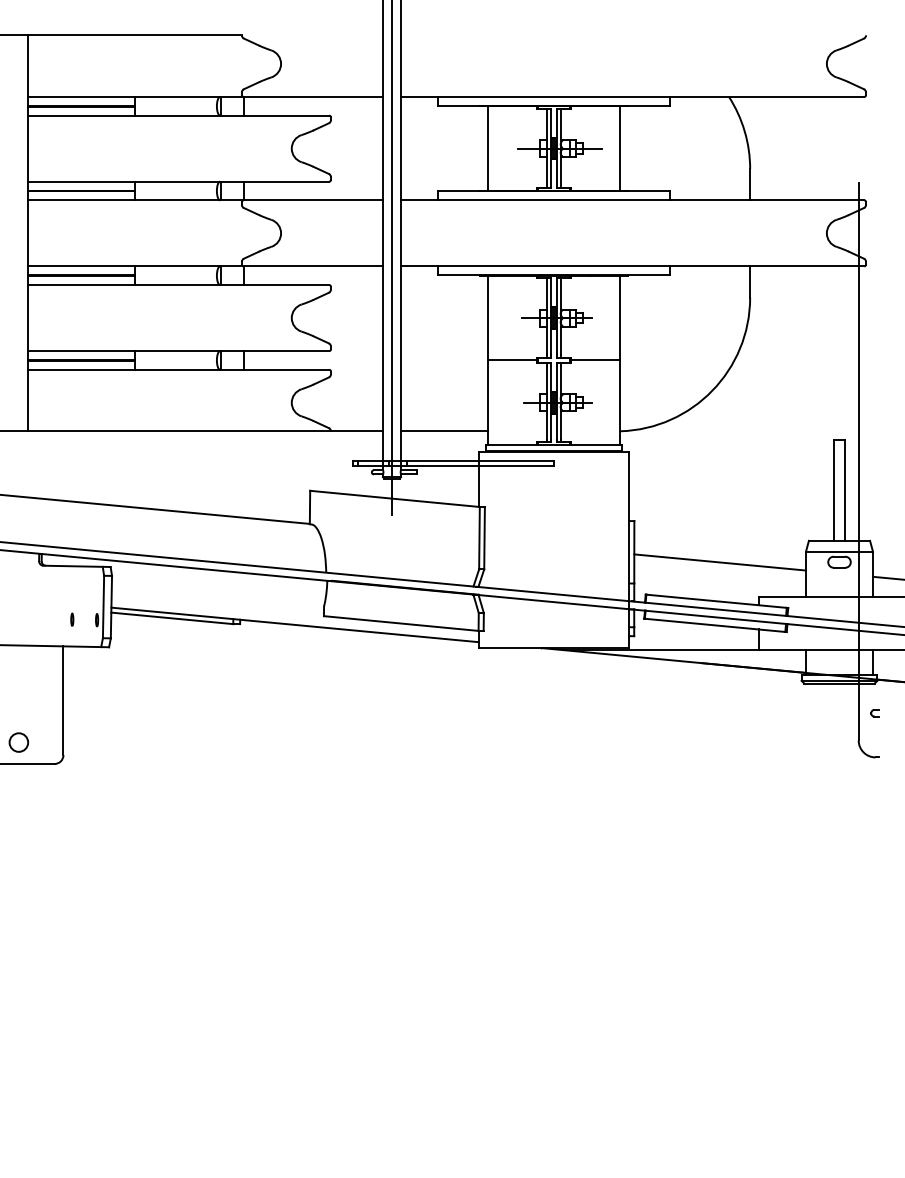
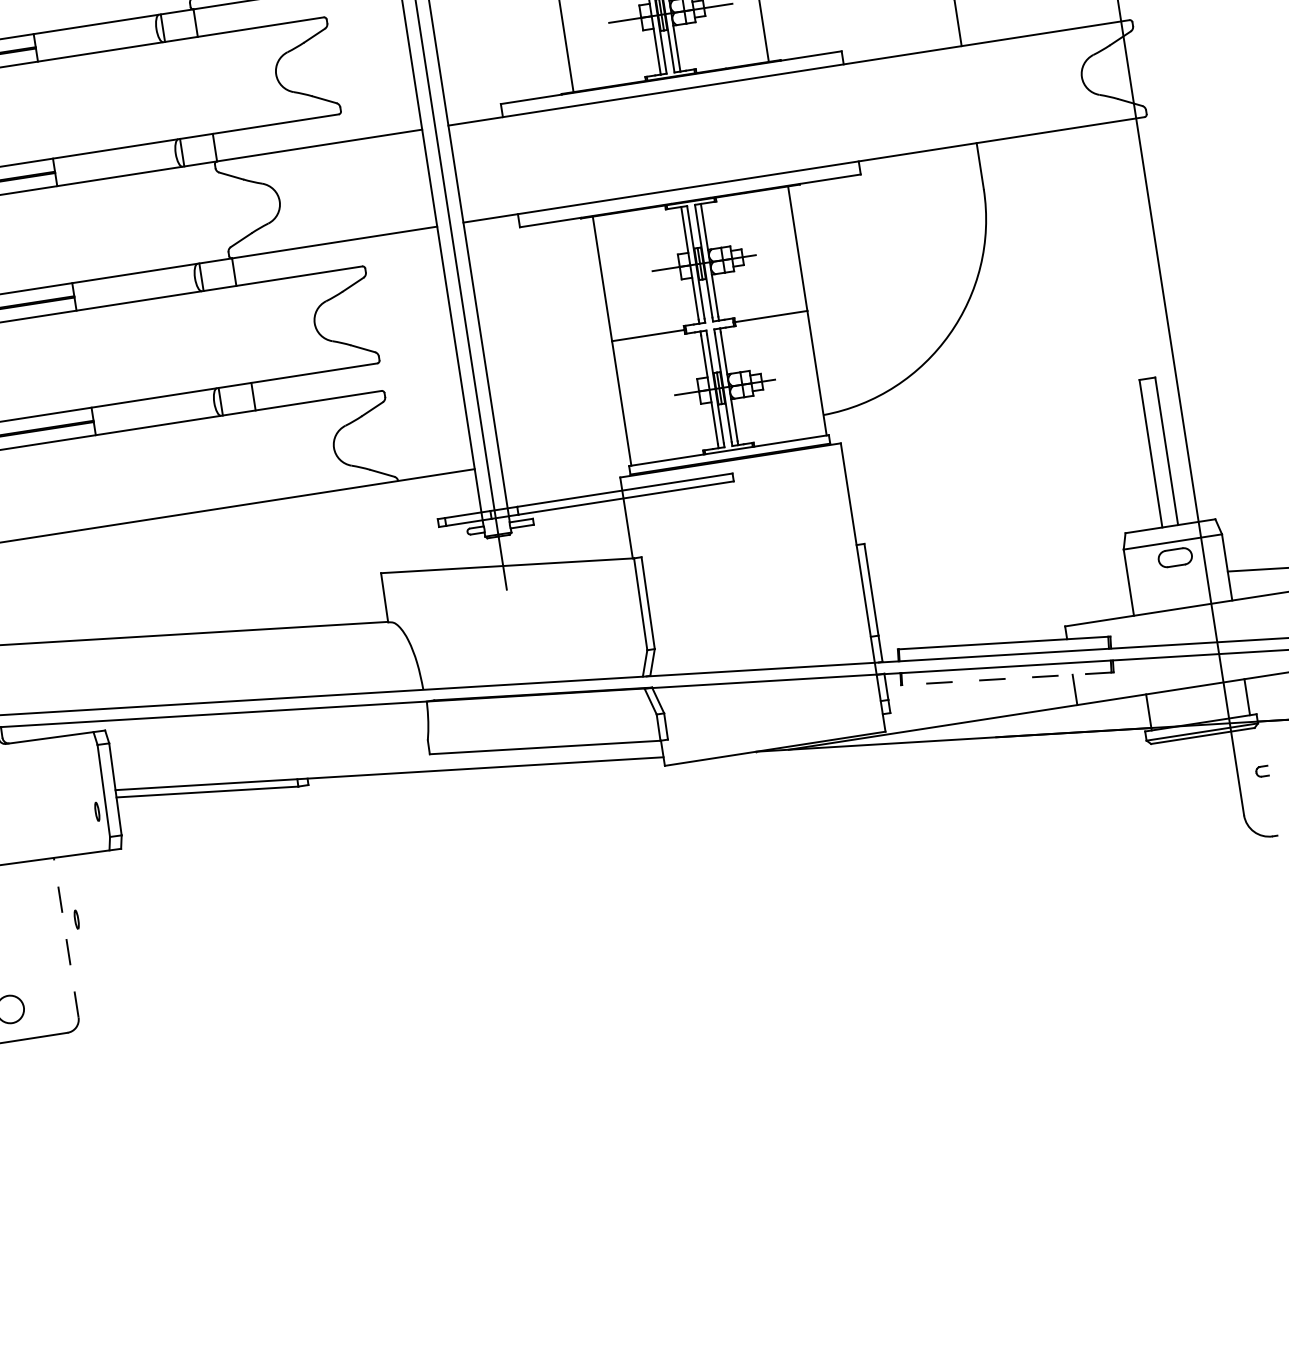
line: (443, 431) -> (563, 455), removed
line: (720, 562) -> (1000, 585), removed
part: (72, 619) -> (76, 919), moved
line: (714, 625) -> (1005, 679), solid -> dashed
line: (63, 700) -> (66, 937), solid -> dashed

